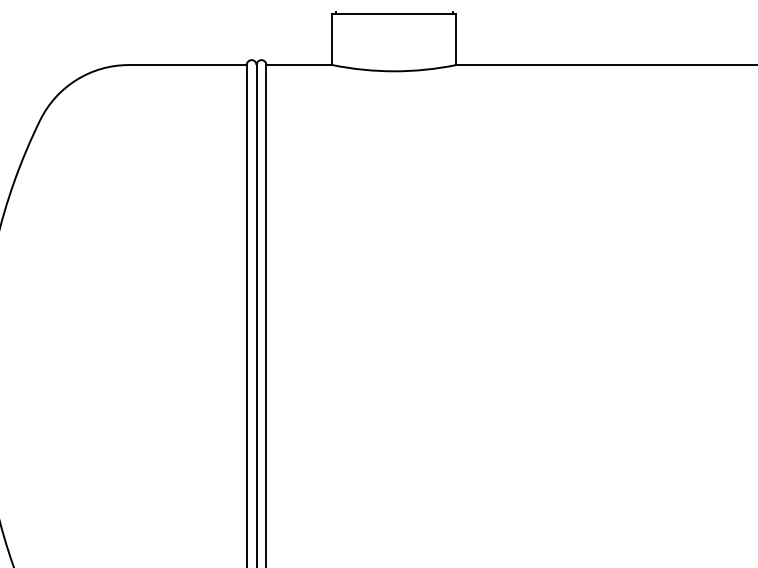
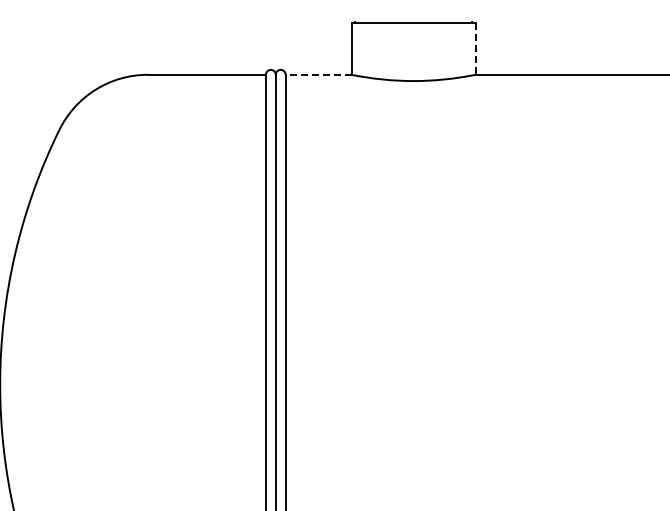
line: (456, 39) -> (475, 49), solid -> dashed
line: (299, 65) -> (318, 75), solid -> dashed

